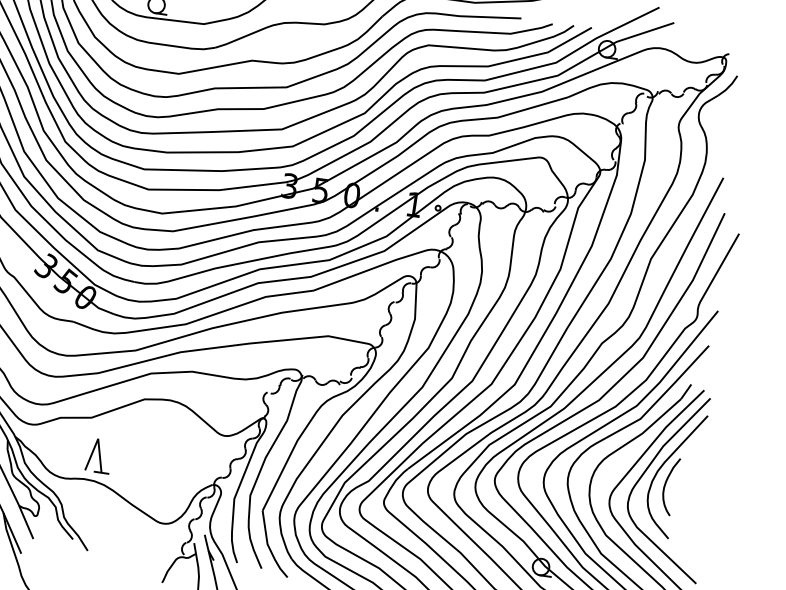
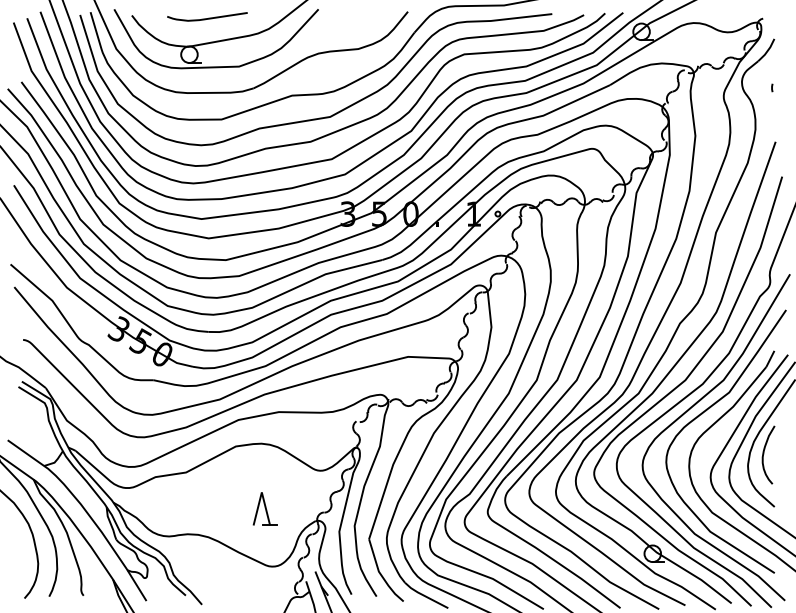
line: (728, 123) -> (772, 87), added
part: (98, 455) -> (264, 508), moved

